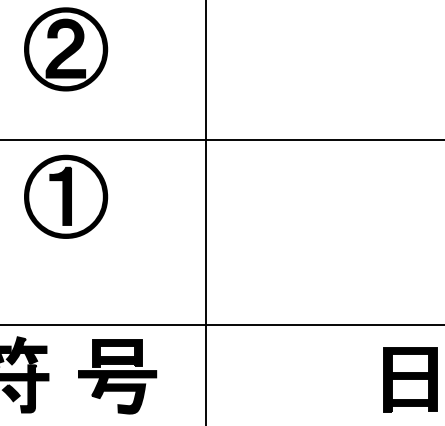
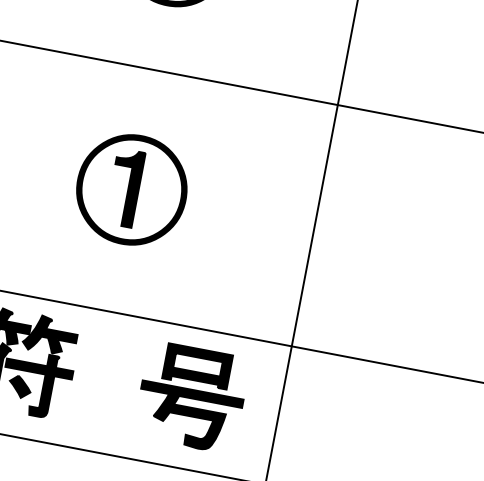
part: (66, 196) -> (132, 189), moved
part: (117, 376) -> (191, 397), moved

